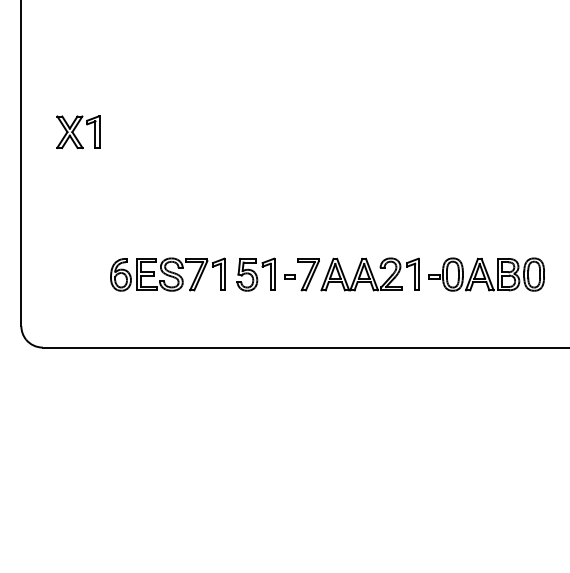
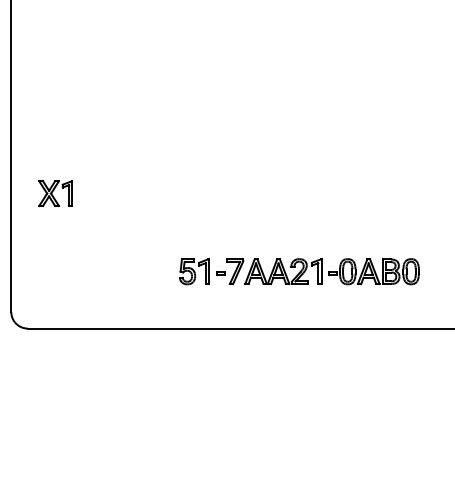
part: (78, 131) -> (55, 193), moved
part: (167, 274) -> (125, 271), removed

